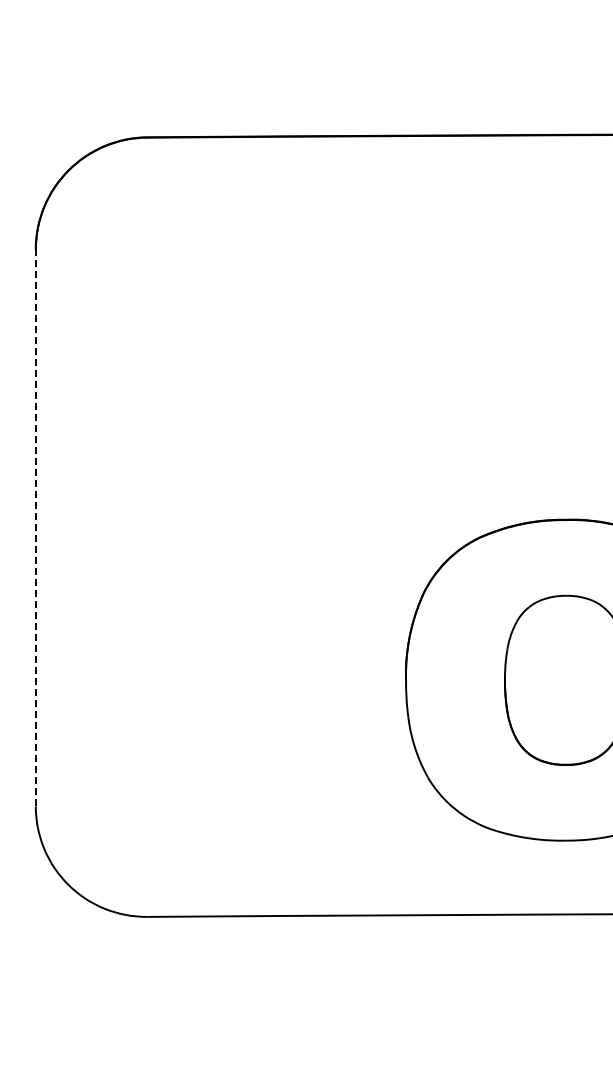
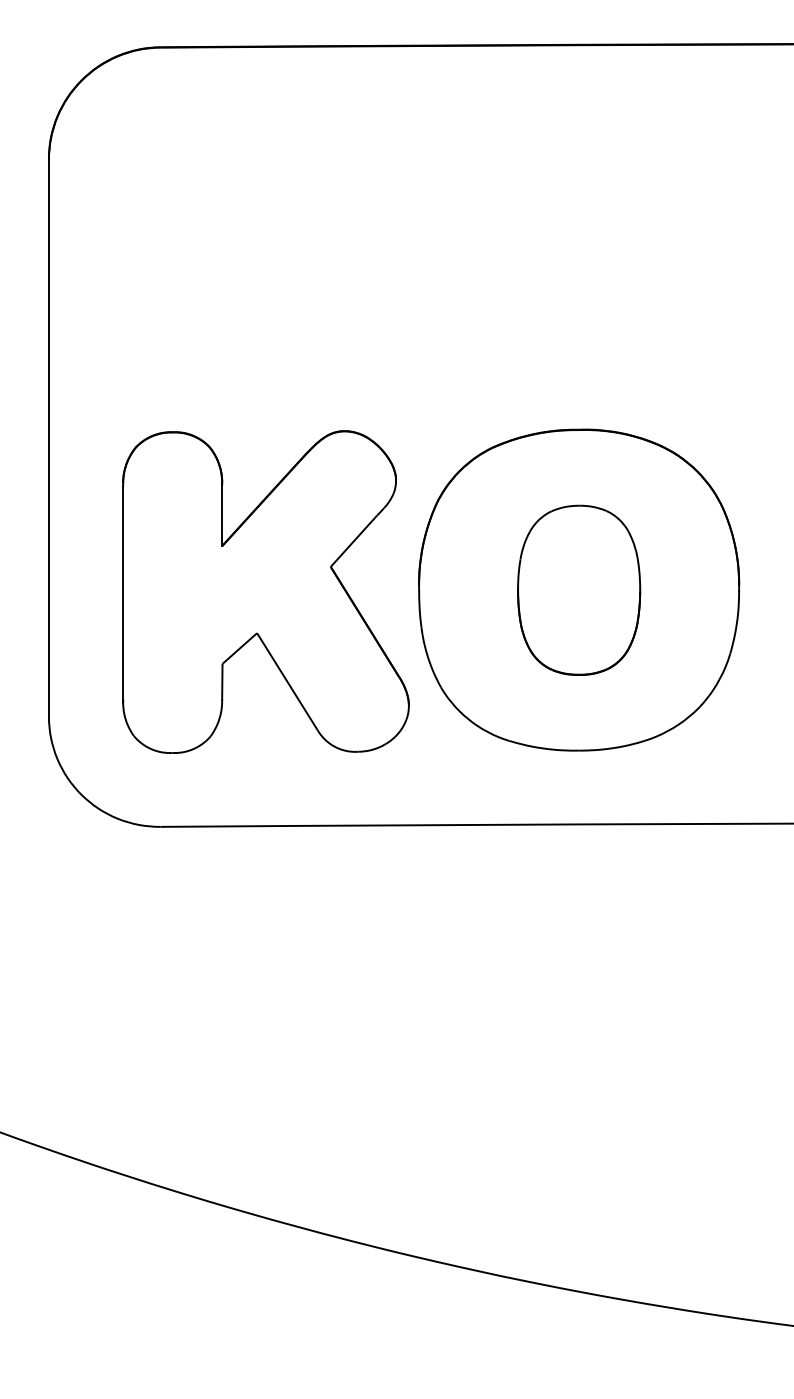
line: (35, 527) -> (48, 437), dashed -> solid
part: (252, 681) -> (265, 591), added

